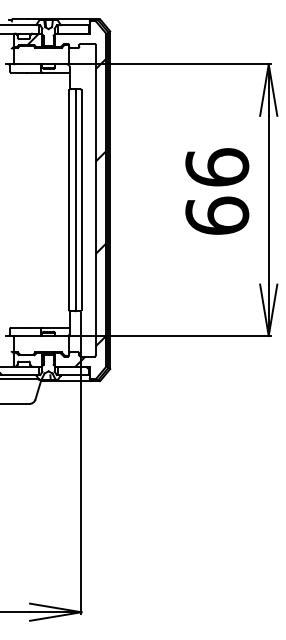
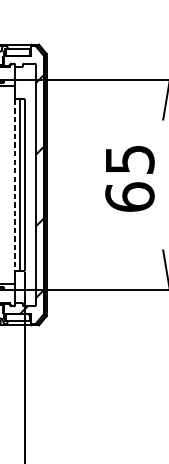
text: (217, 167) -> (130, 159), 66 -> 65
line: (69, 200) -> (15, 185), solid -> dashed

